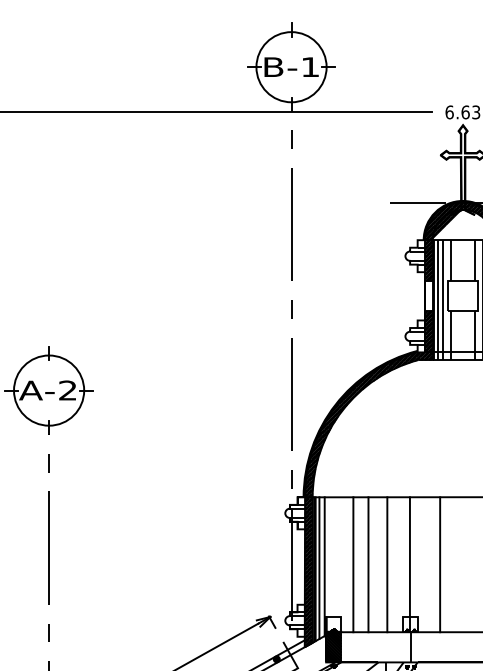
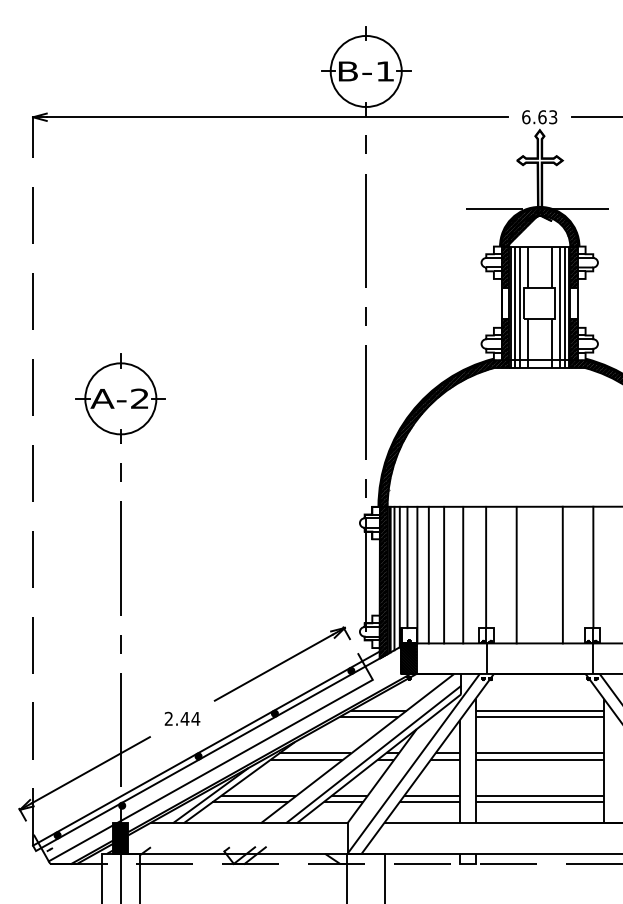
line: (332, 557) -> (407, 567), added
line: (342, 564) -> (417, 574), added

